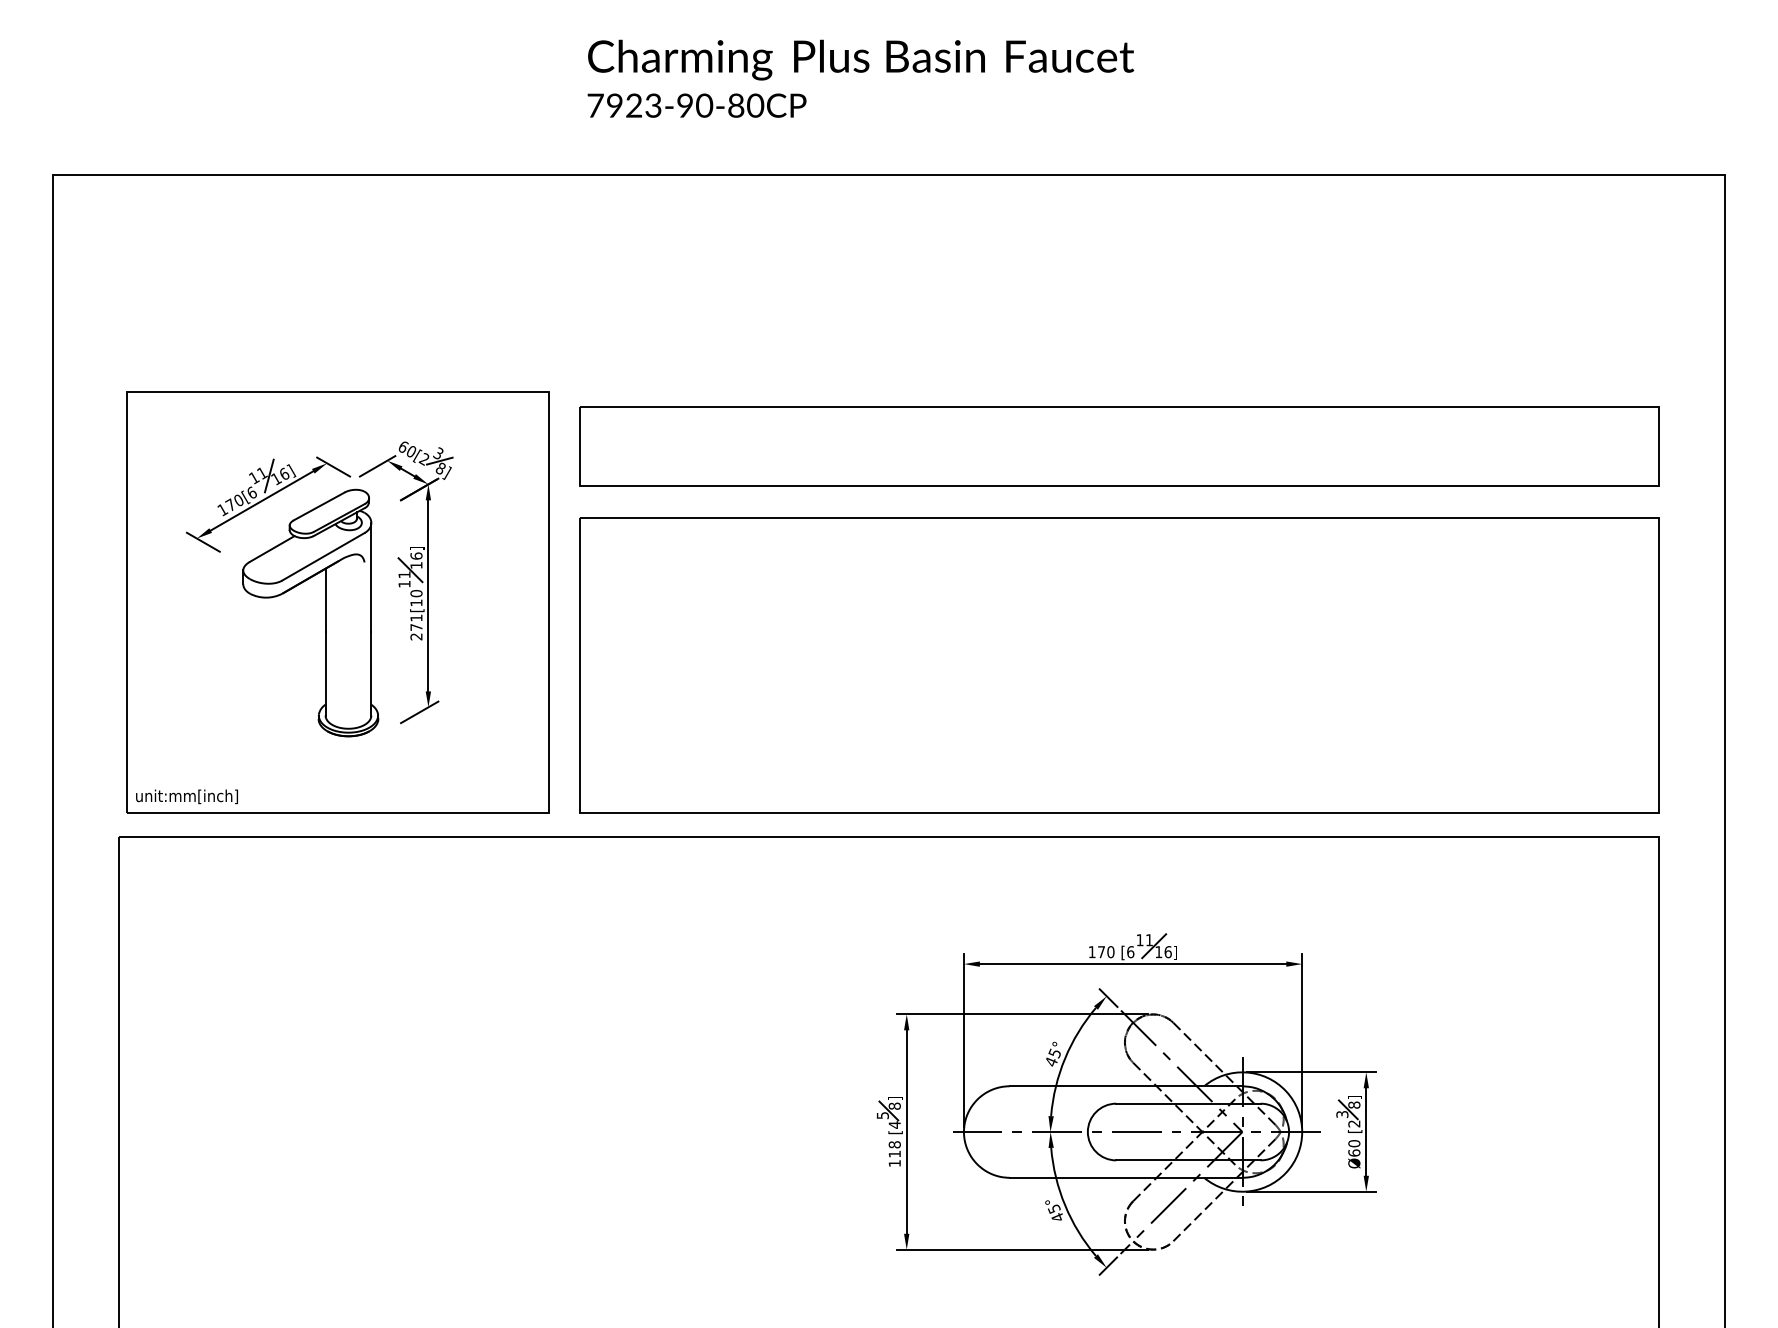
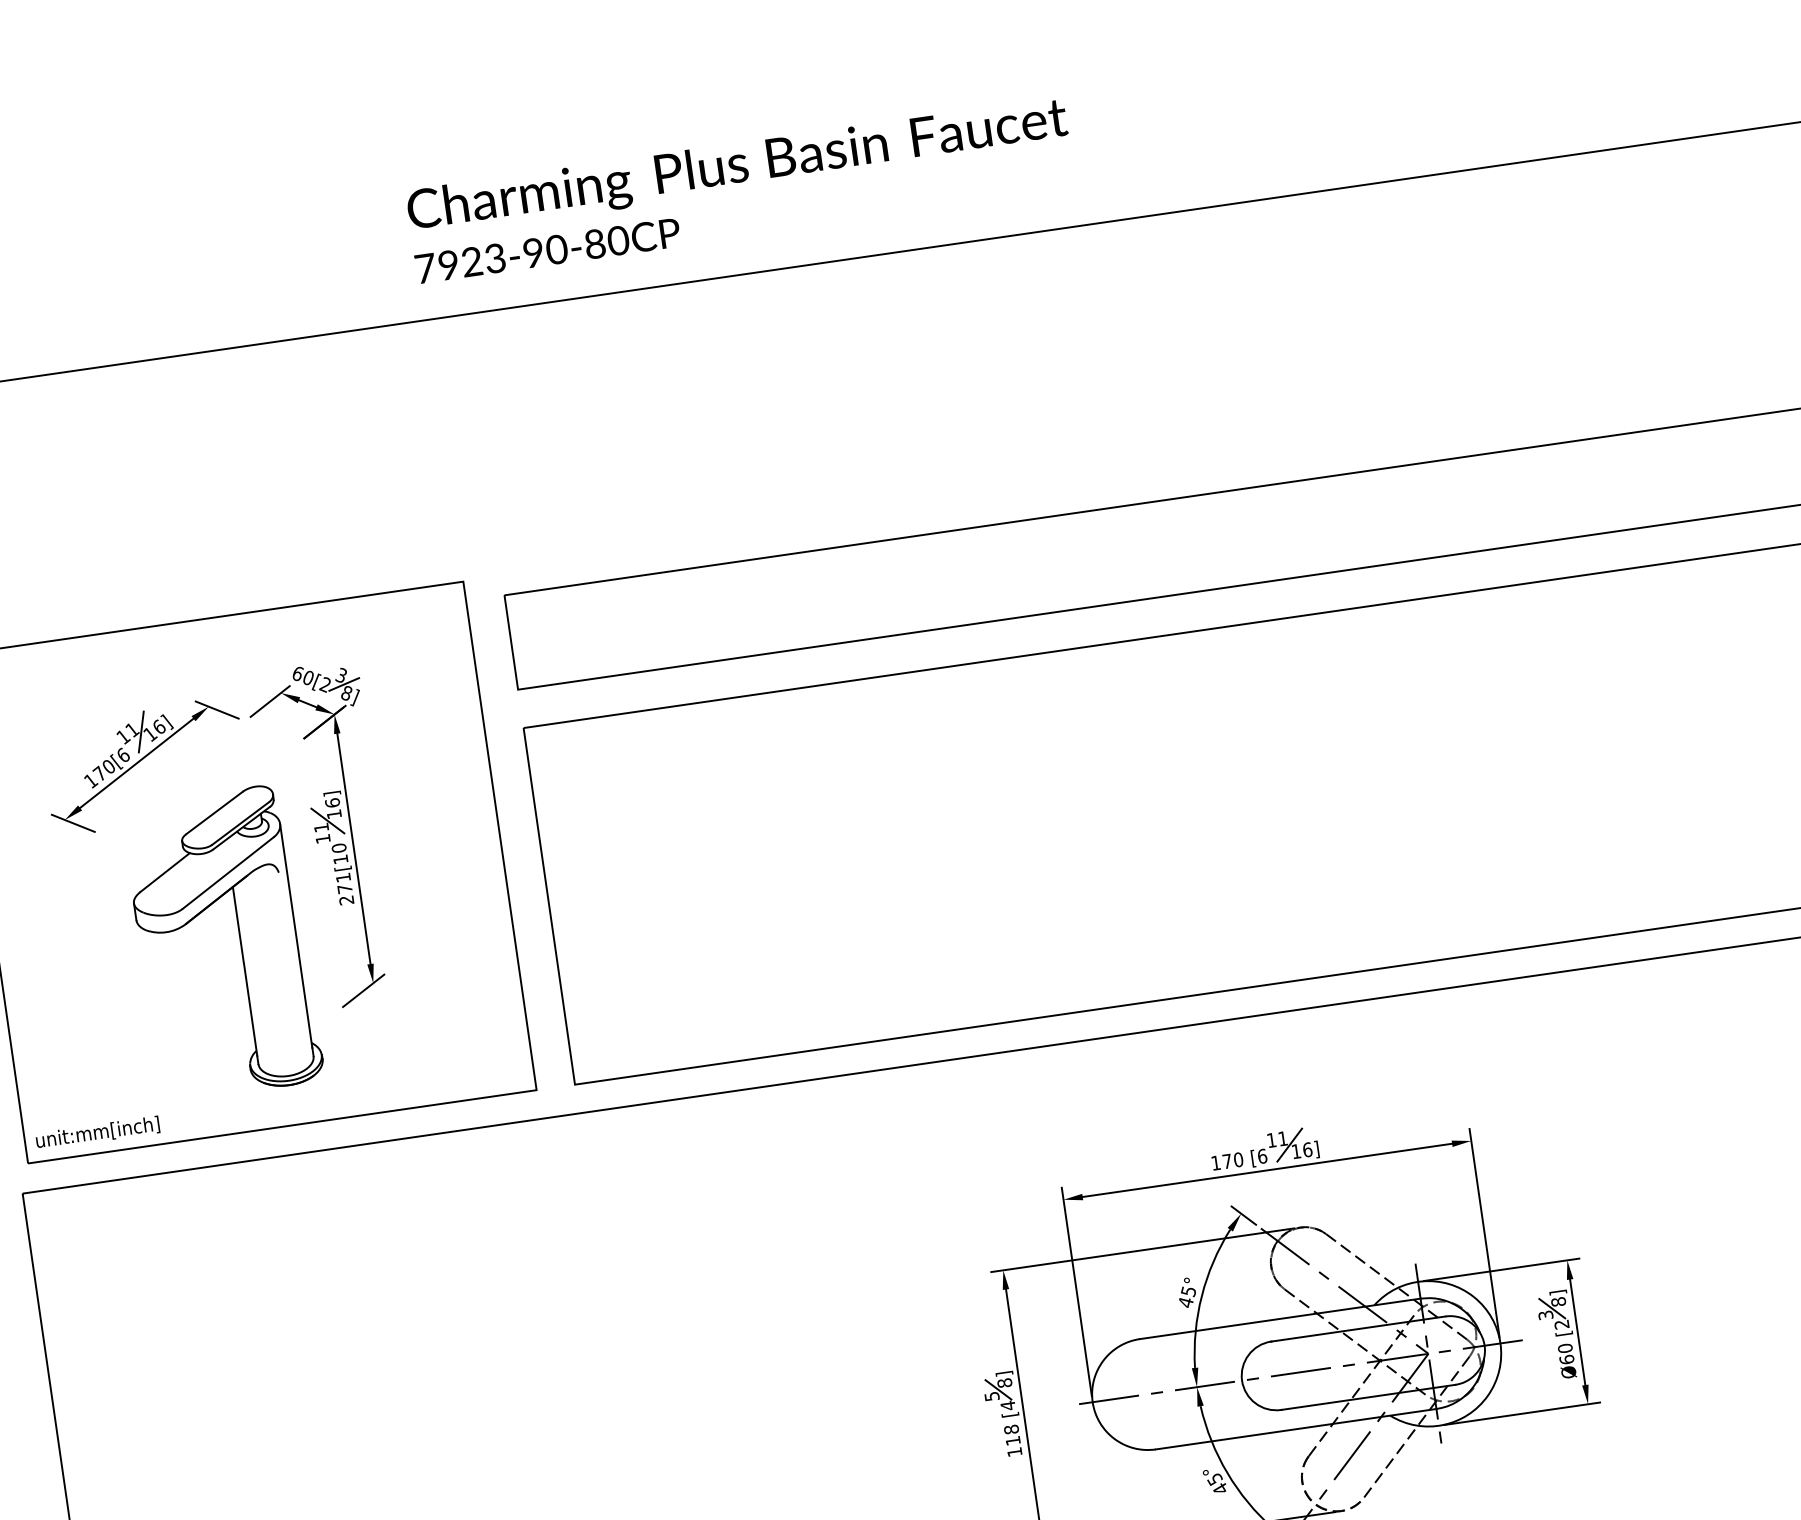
text: (860, 78) -> (740, 189), moved
part: (325, 612) -> (240, 939), moved

